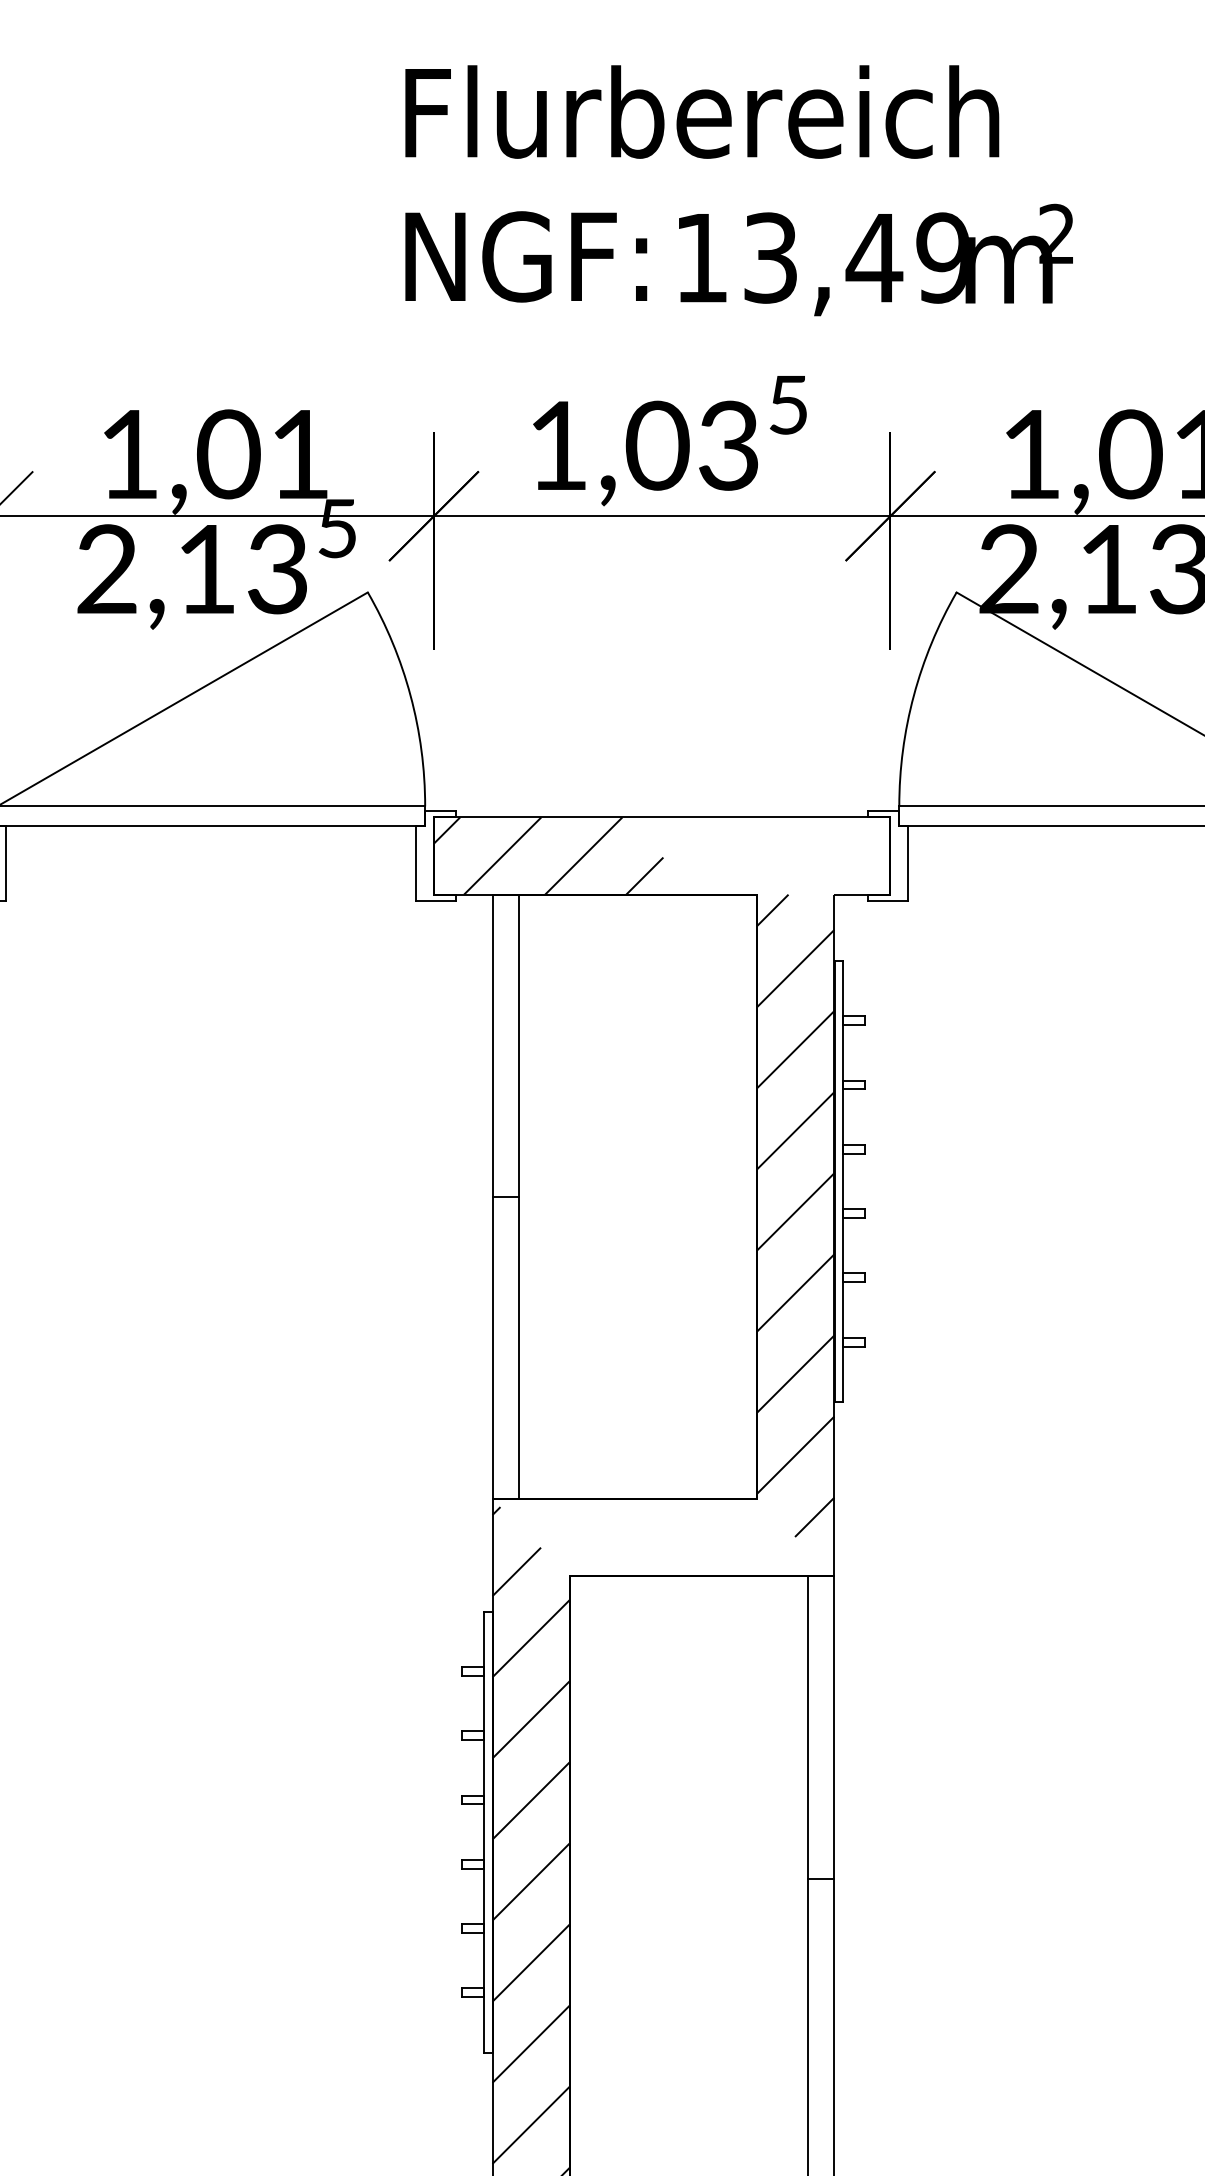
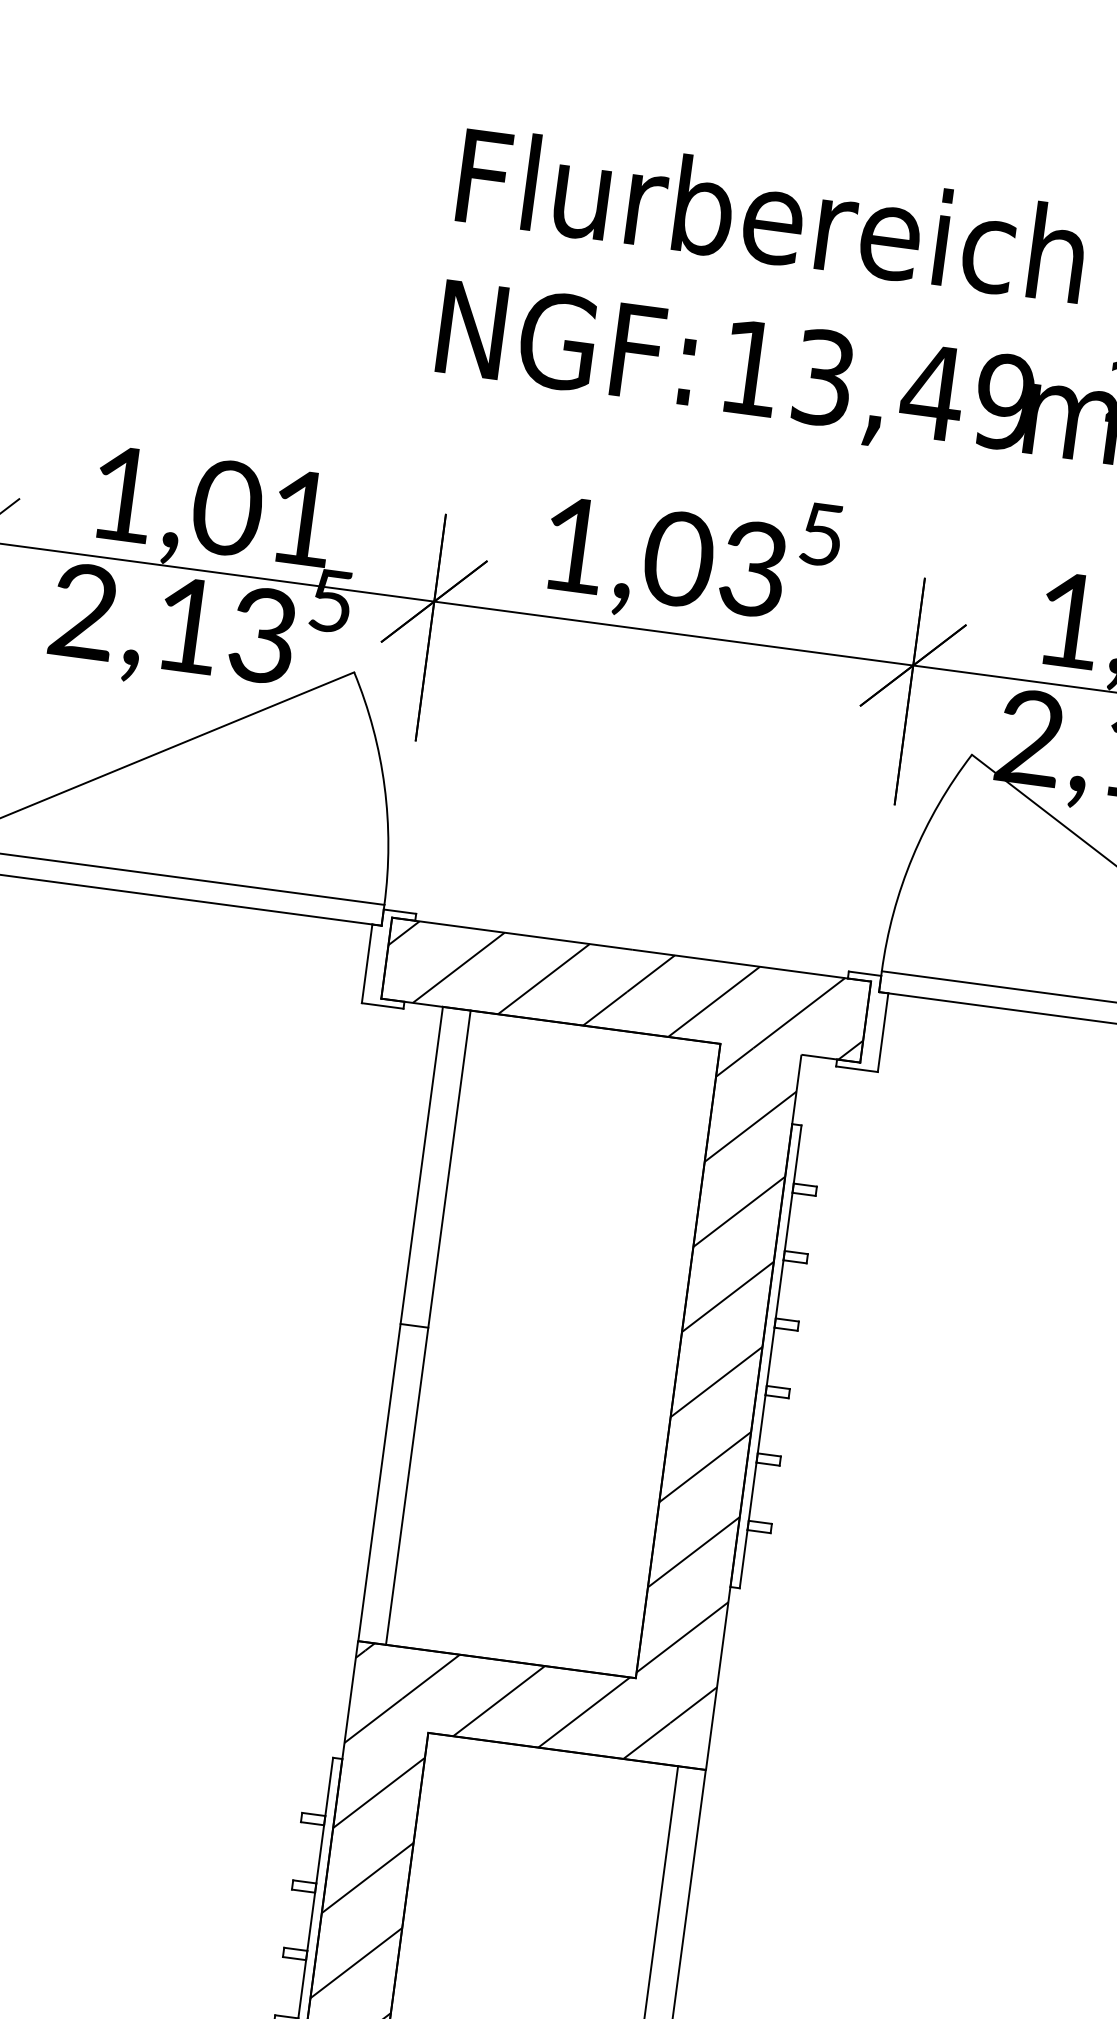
hatch: (776, 855) -> (746, 1005), added
hatch: (647, 1537) -> (515, 1703), added

